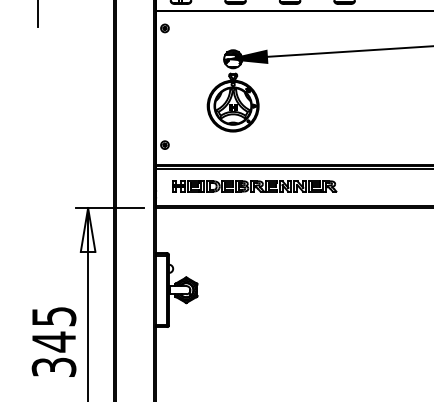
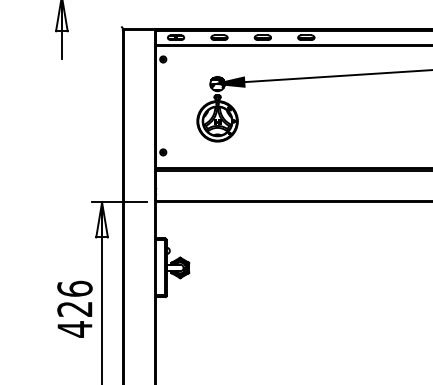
part: (254, 186) -> (234, 185), removed
text: (53, 341) -> (74, 308), 345 -> 426

